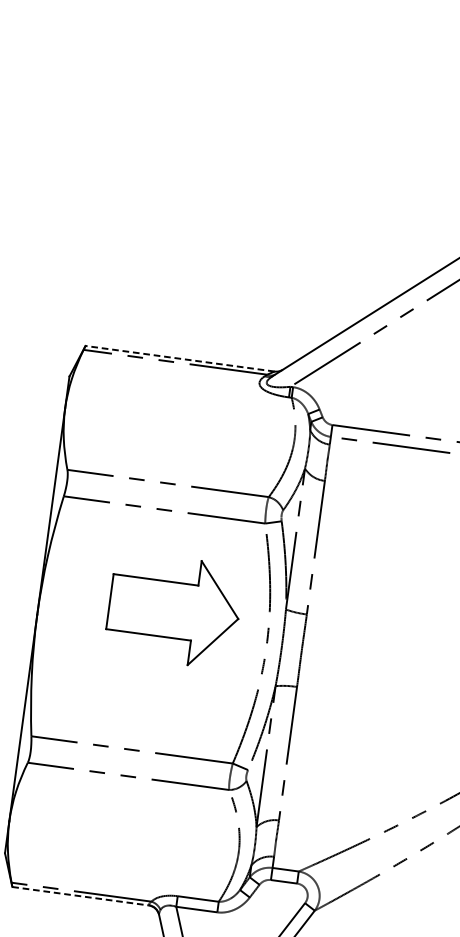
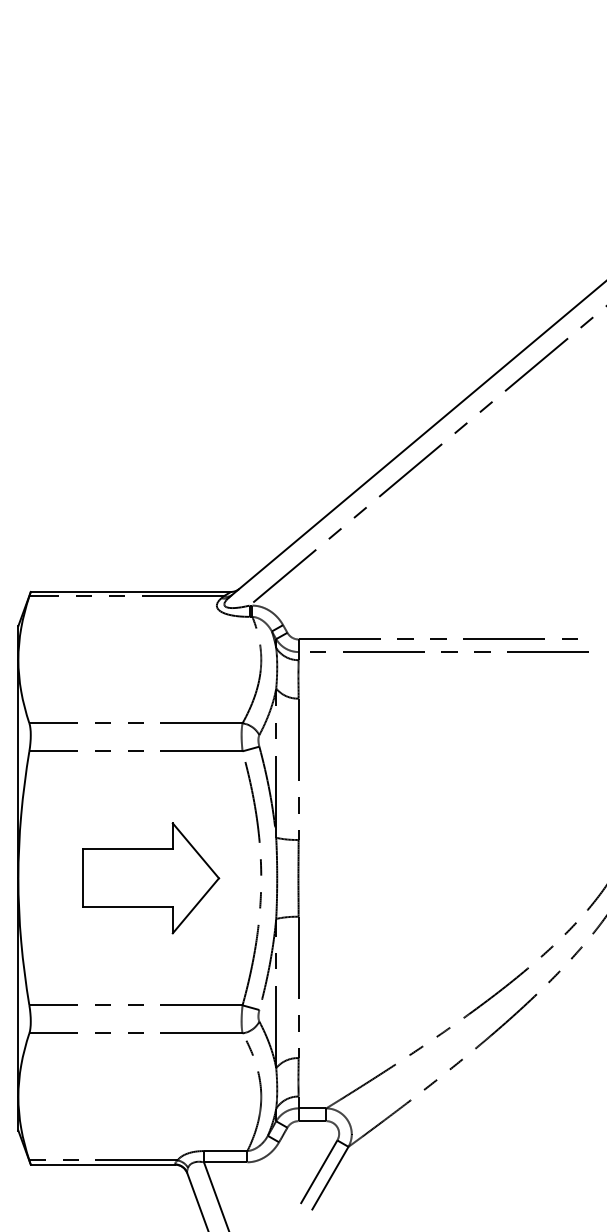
line: (179, 358) -> (130, 591), dashed -> solid
part: (174, 610) -> (151, 878), moved
line: (81, 896) -> (103, 1164), dashed -> solid

